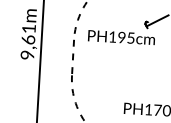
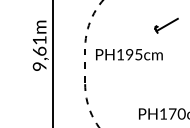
text: (121, 37) -> (129, 54), moved

